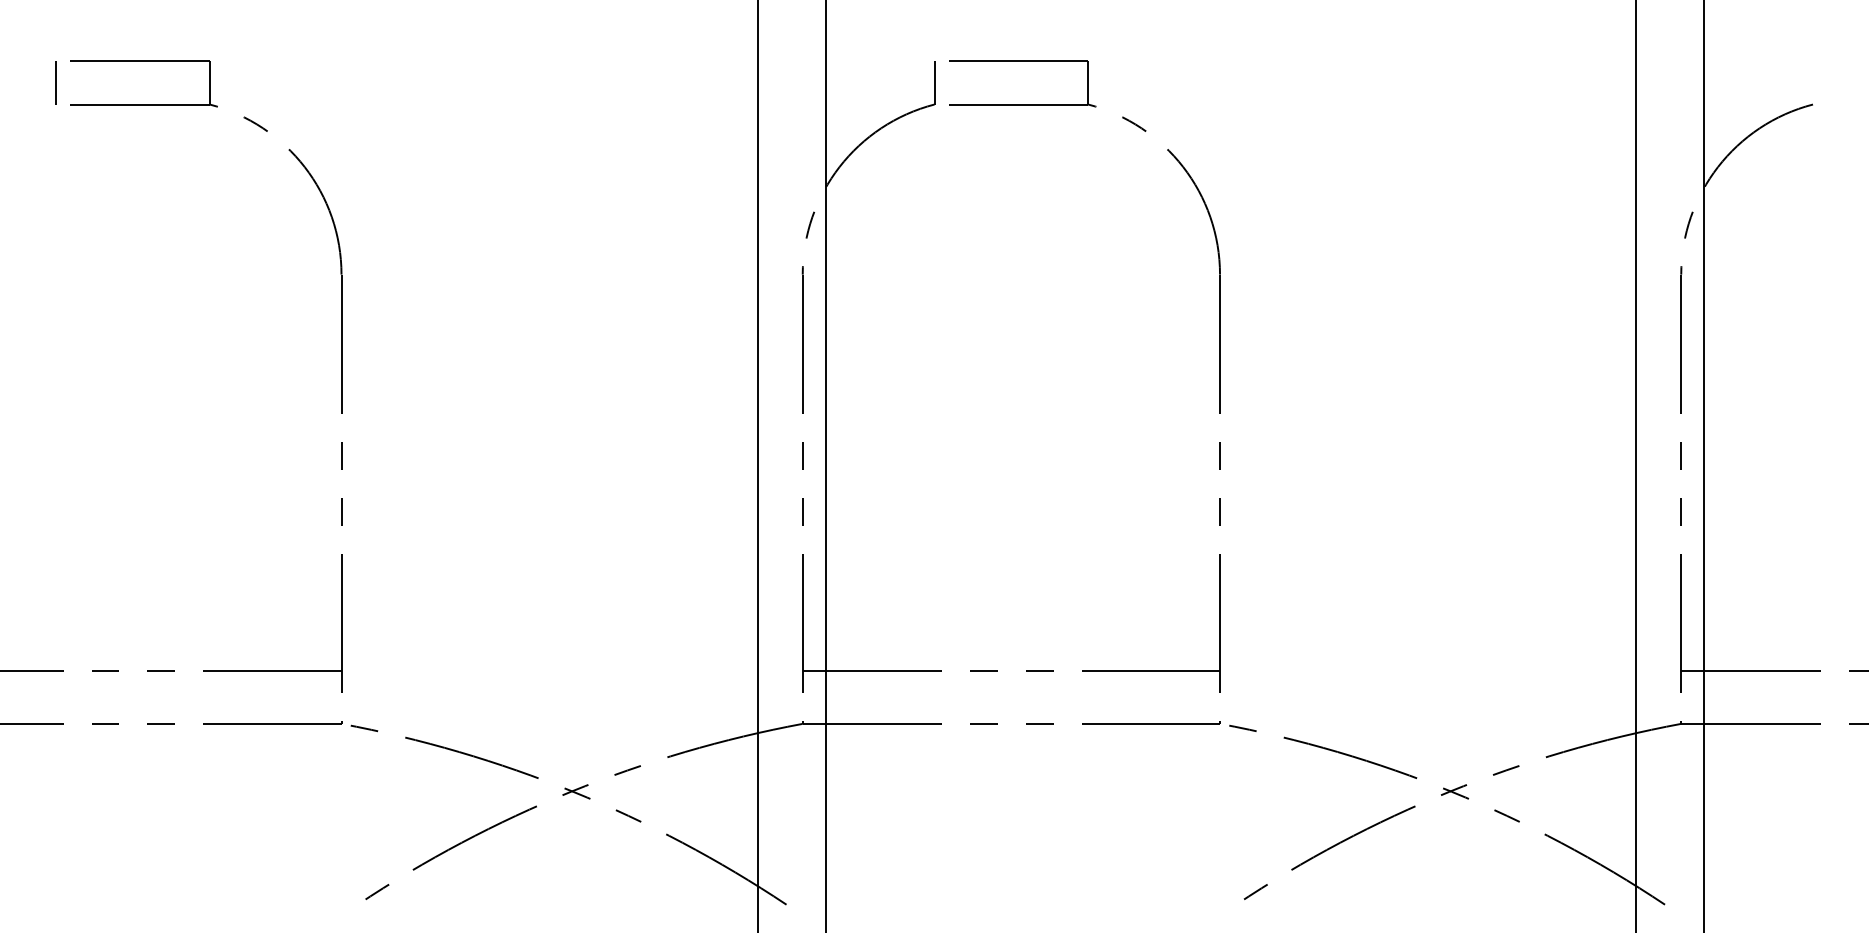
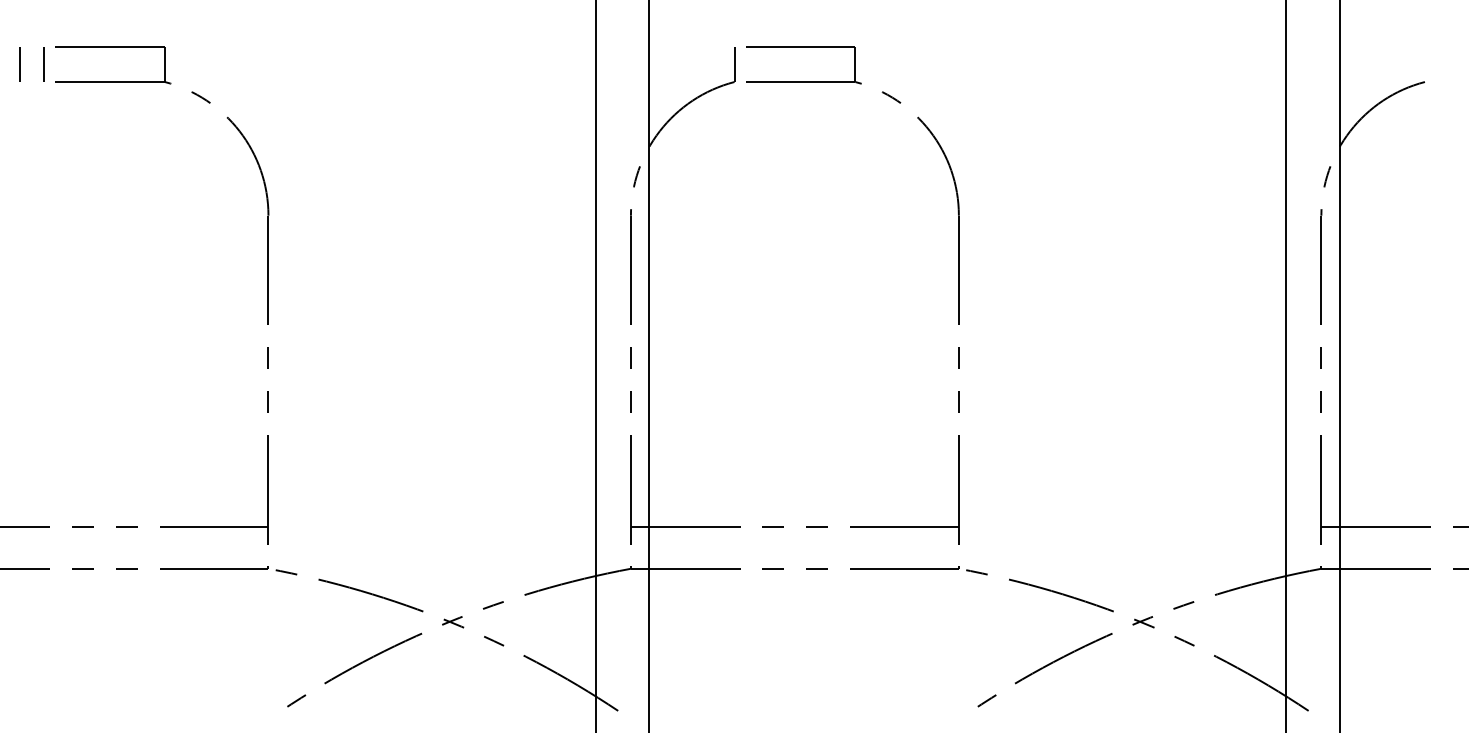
line: (24, 82) -> (19, 64), added

